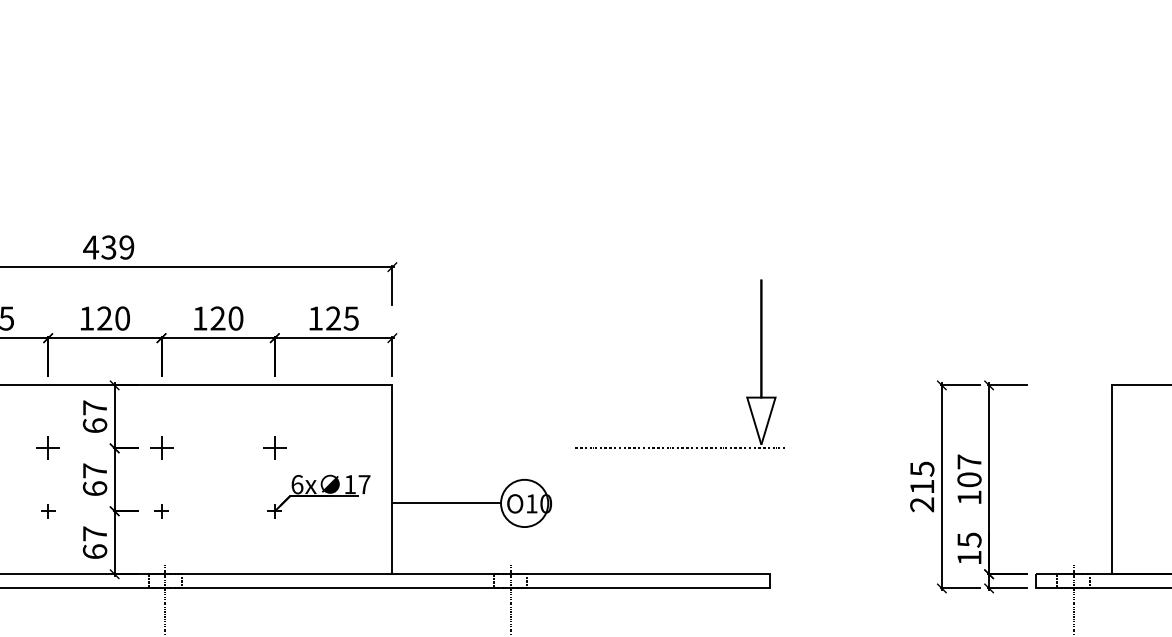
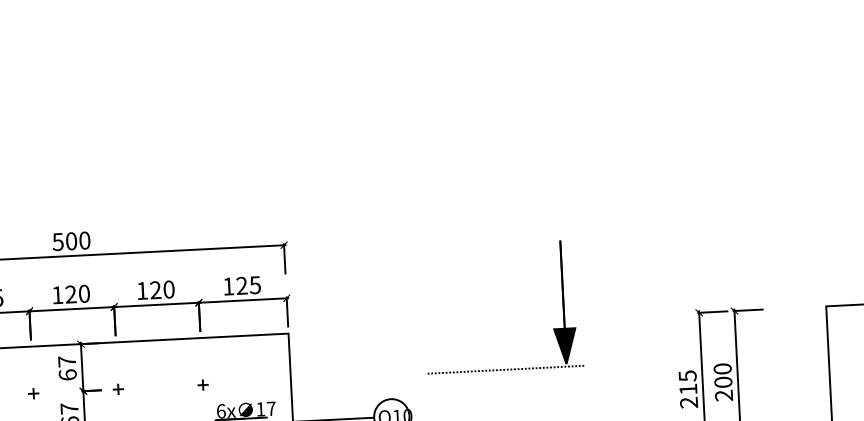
text: (108, 247) -> (71, 241), 439 -> 500
fill: (761, 420) -> (565, 345), added
part: (48, 448) -> (33, 393), size x0.62
part: (161, 448) -> (118, 389), size x0.62
part: (274, 448) -> (202, 385), size x0.62
text: (969, 479) -> (723, 382), 107 -> 200

